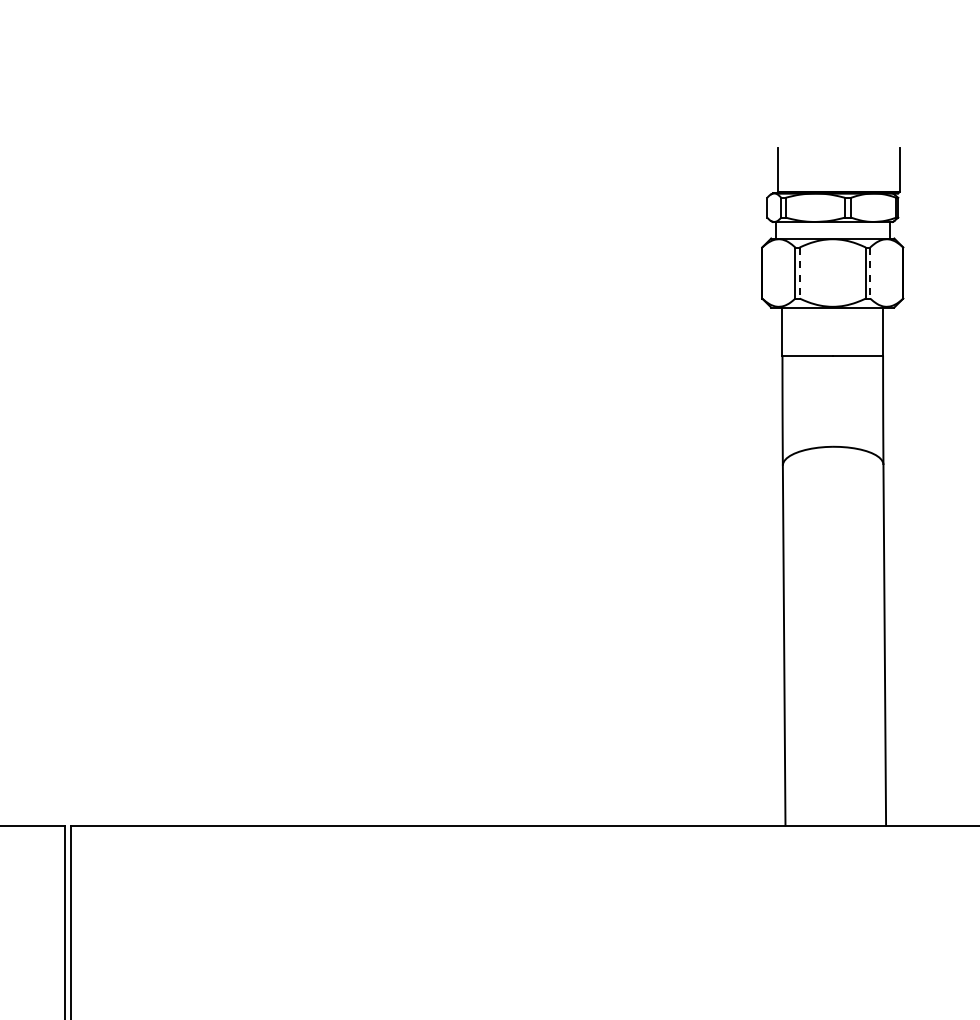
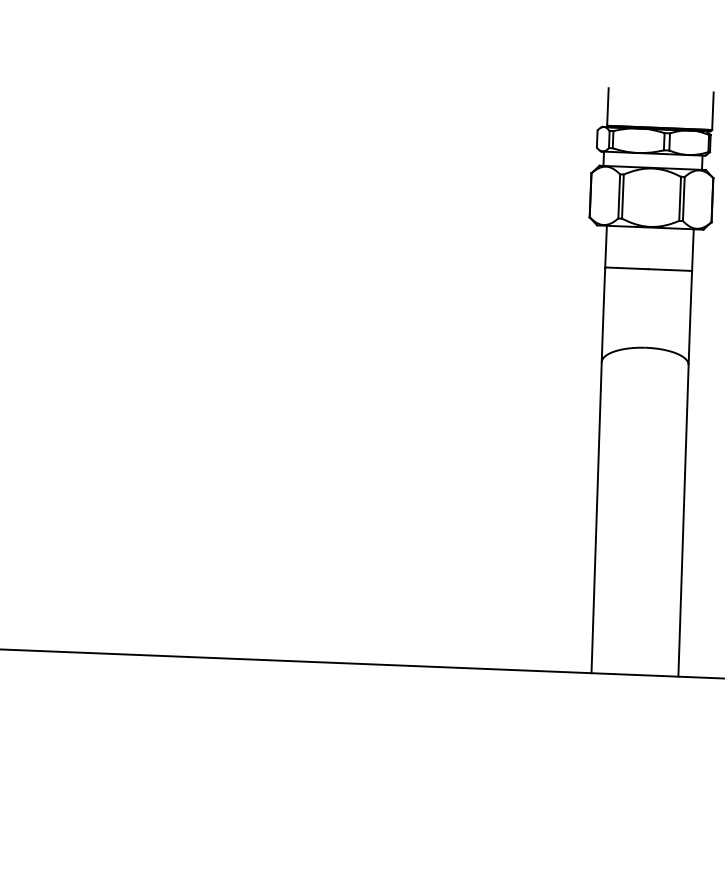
line: (799, 273) -> (622, 196), dashed -> solid
line: (870, 273) -> (684, 199), dashed -> solid

